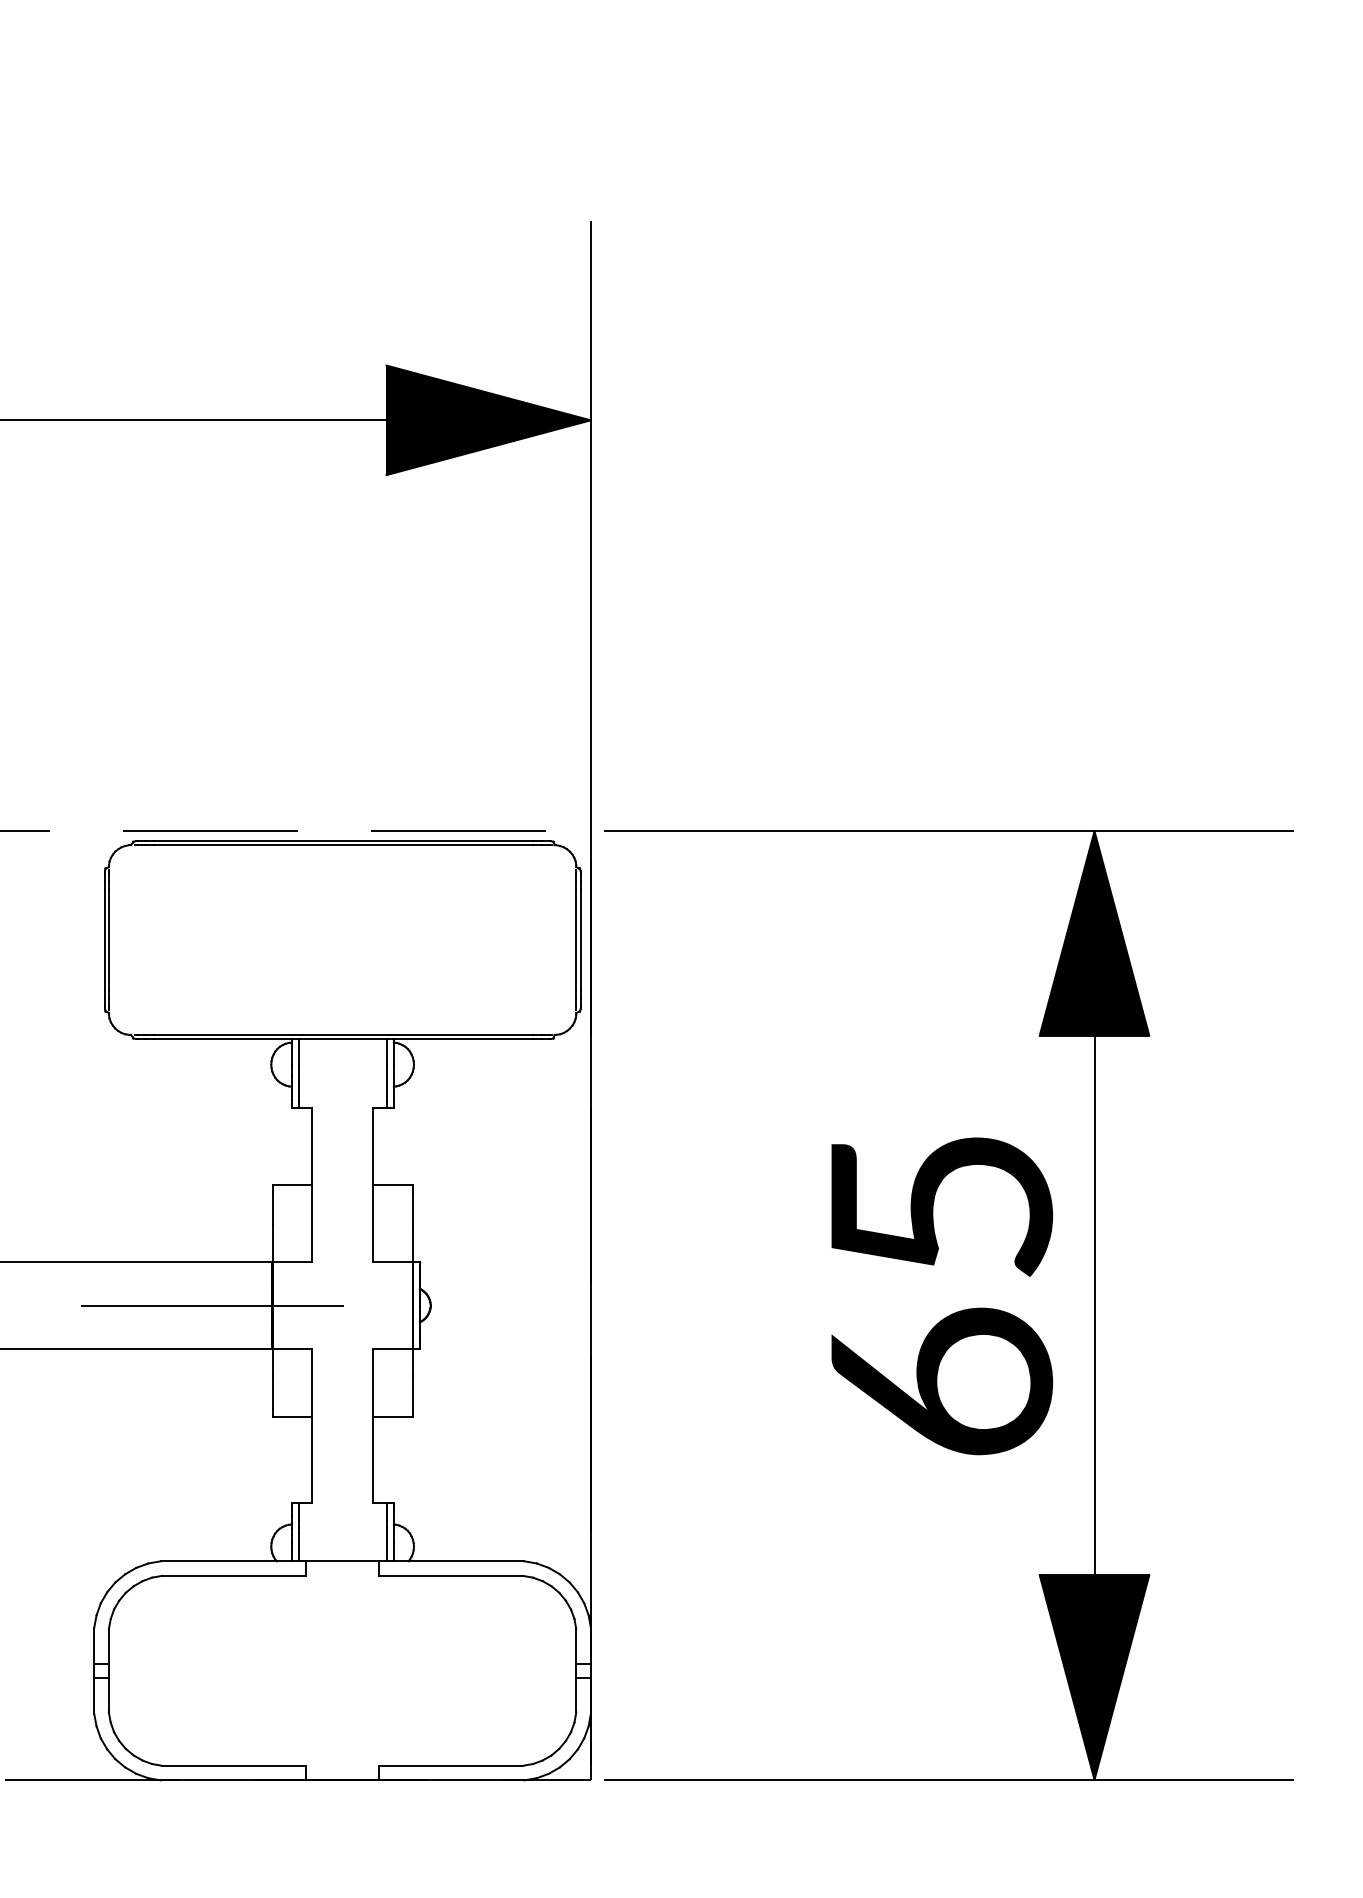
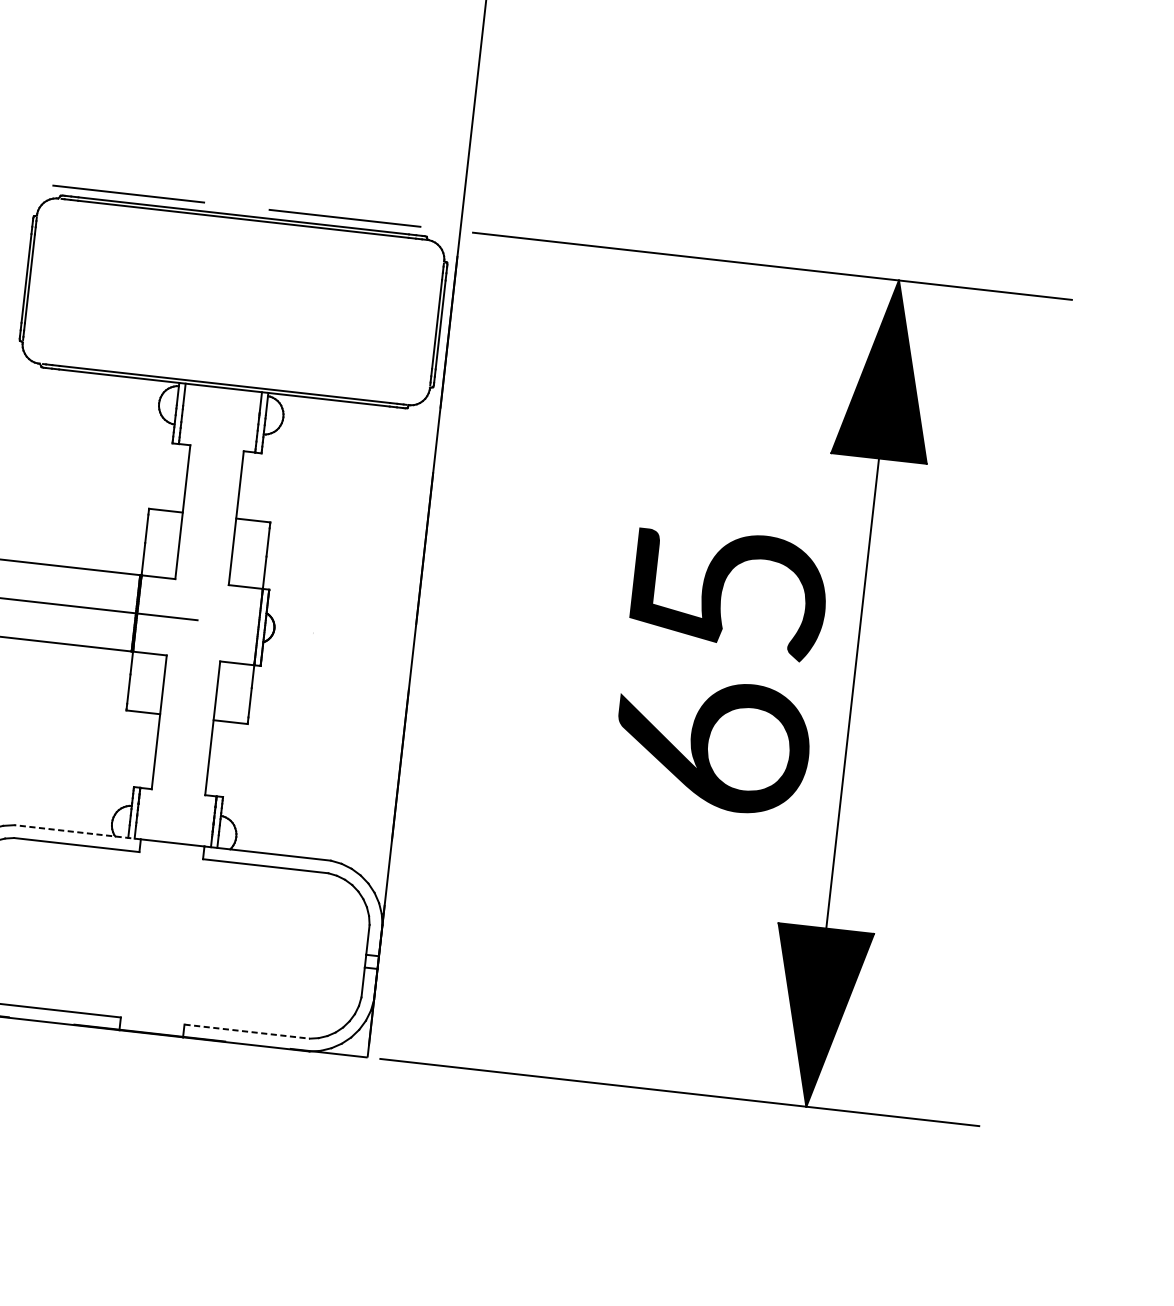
line: (233, 1561) -> (77, 832), solid -> dashed
line: (451, 1765) -> (247, 1031), solid -> dashed

